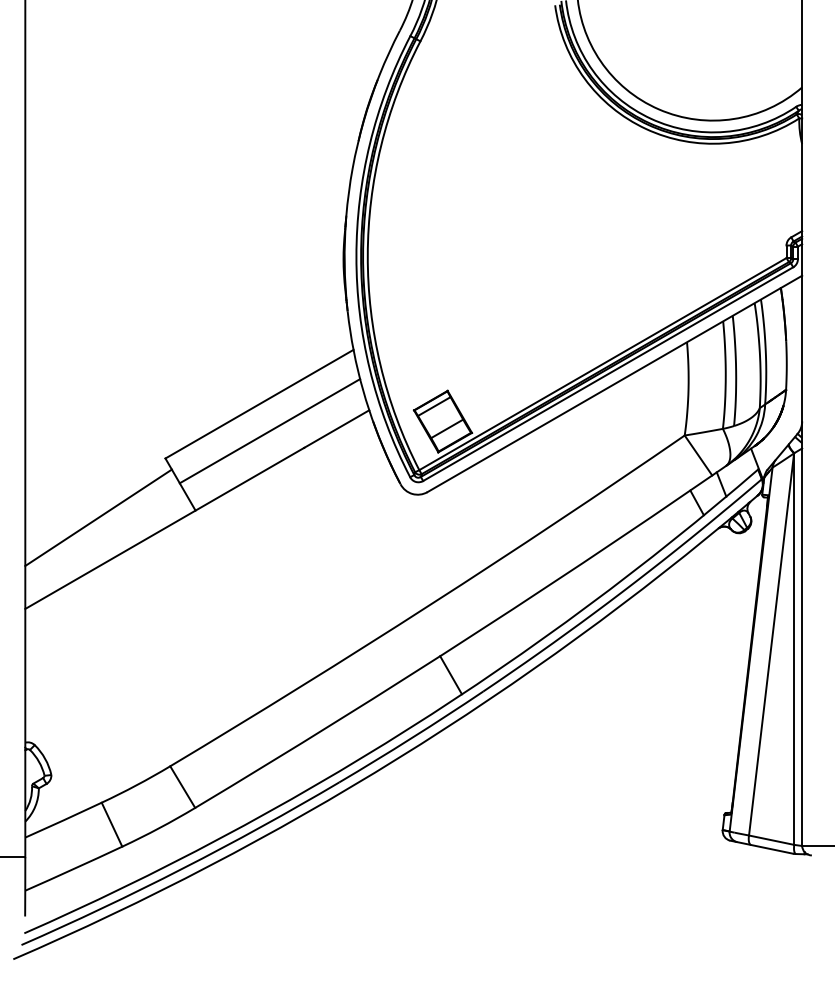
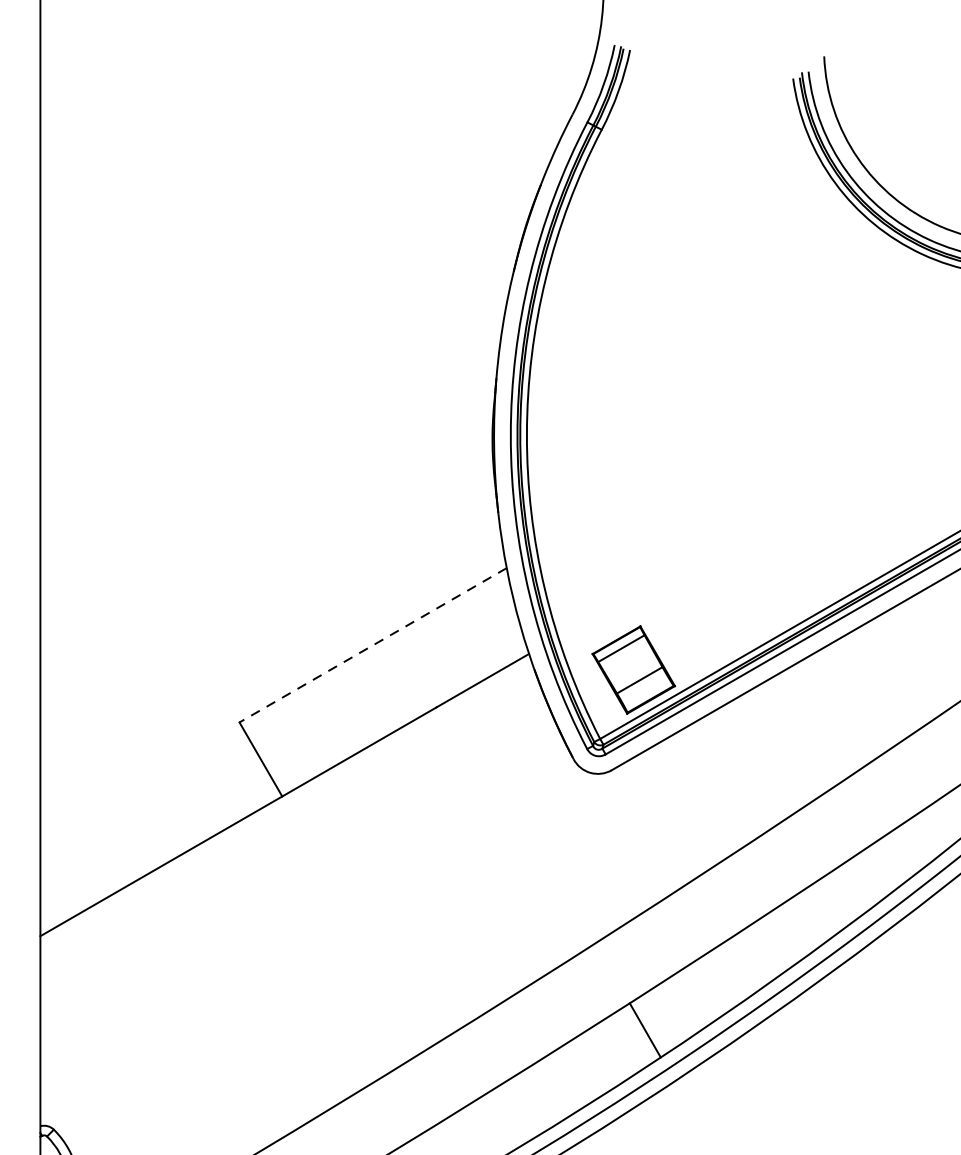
line: (259, 404) -> (373, 645), solid -> dashed
line: (269, 431) -> (387, 684), removed
line: (98, 517) -> (144, 806), removed

